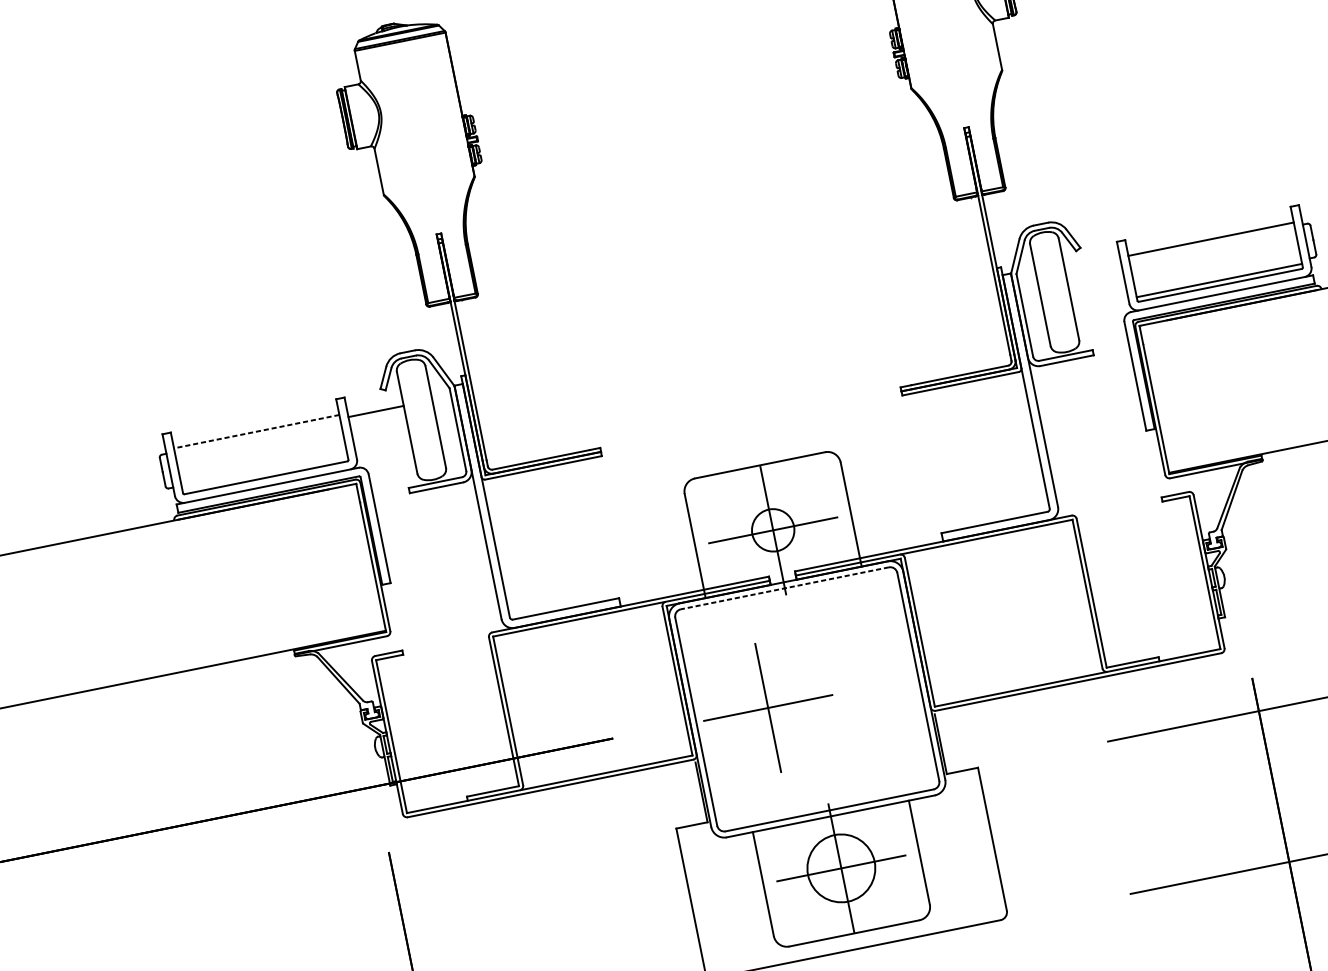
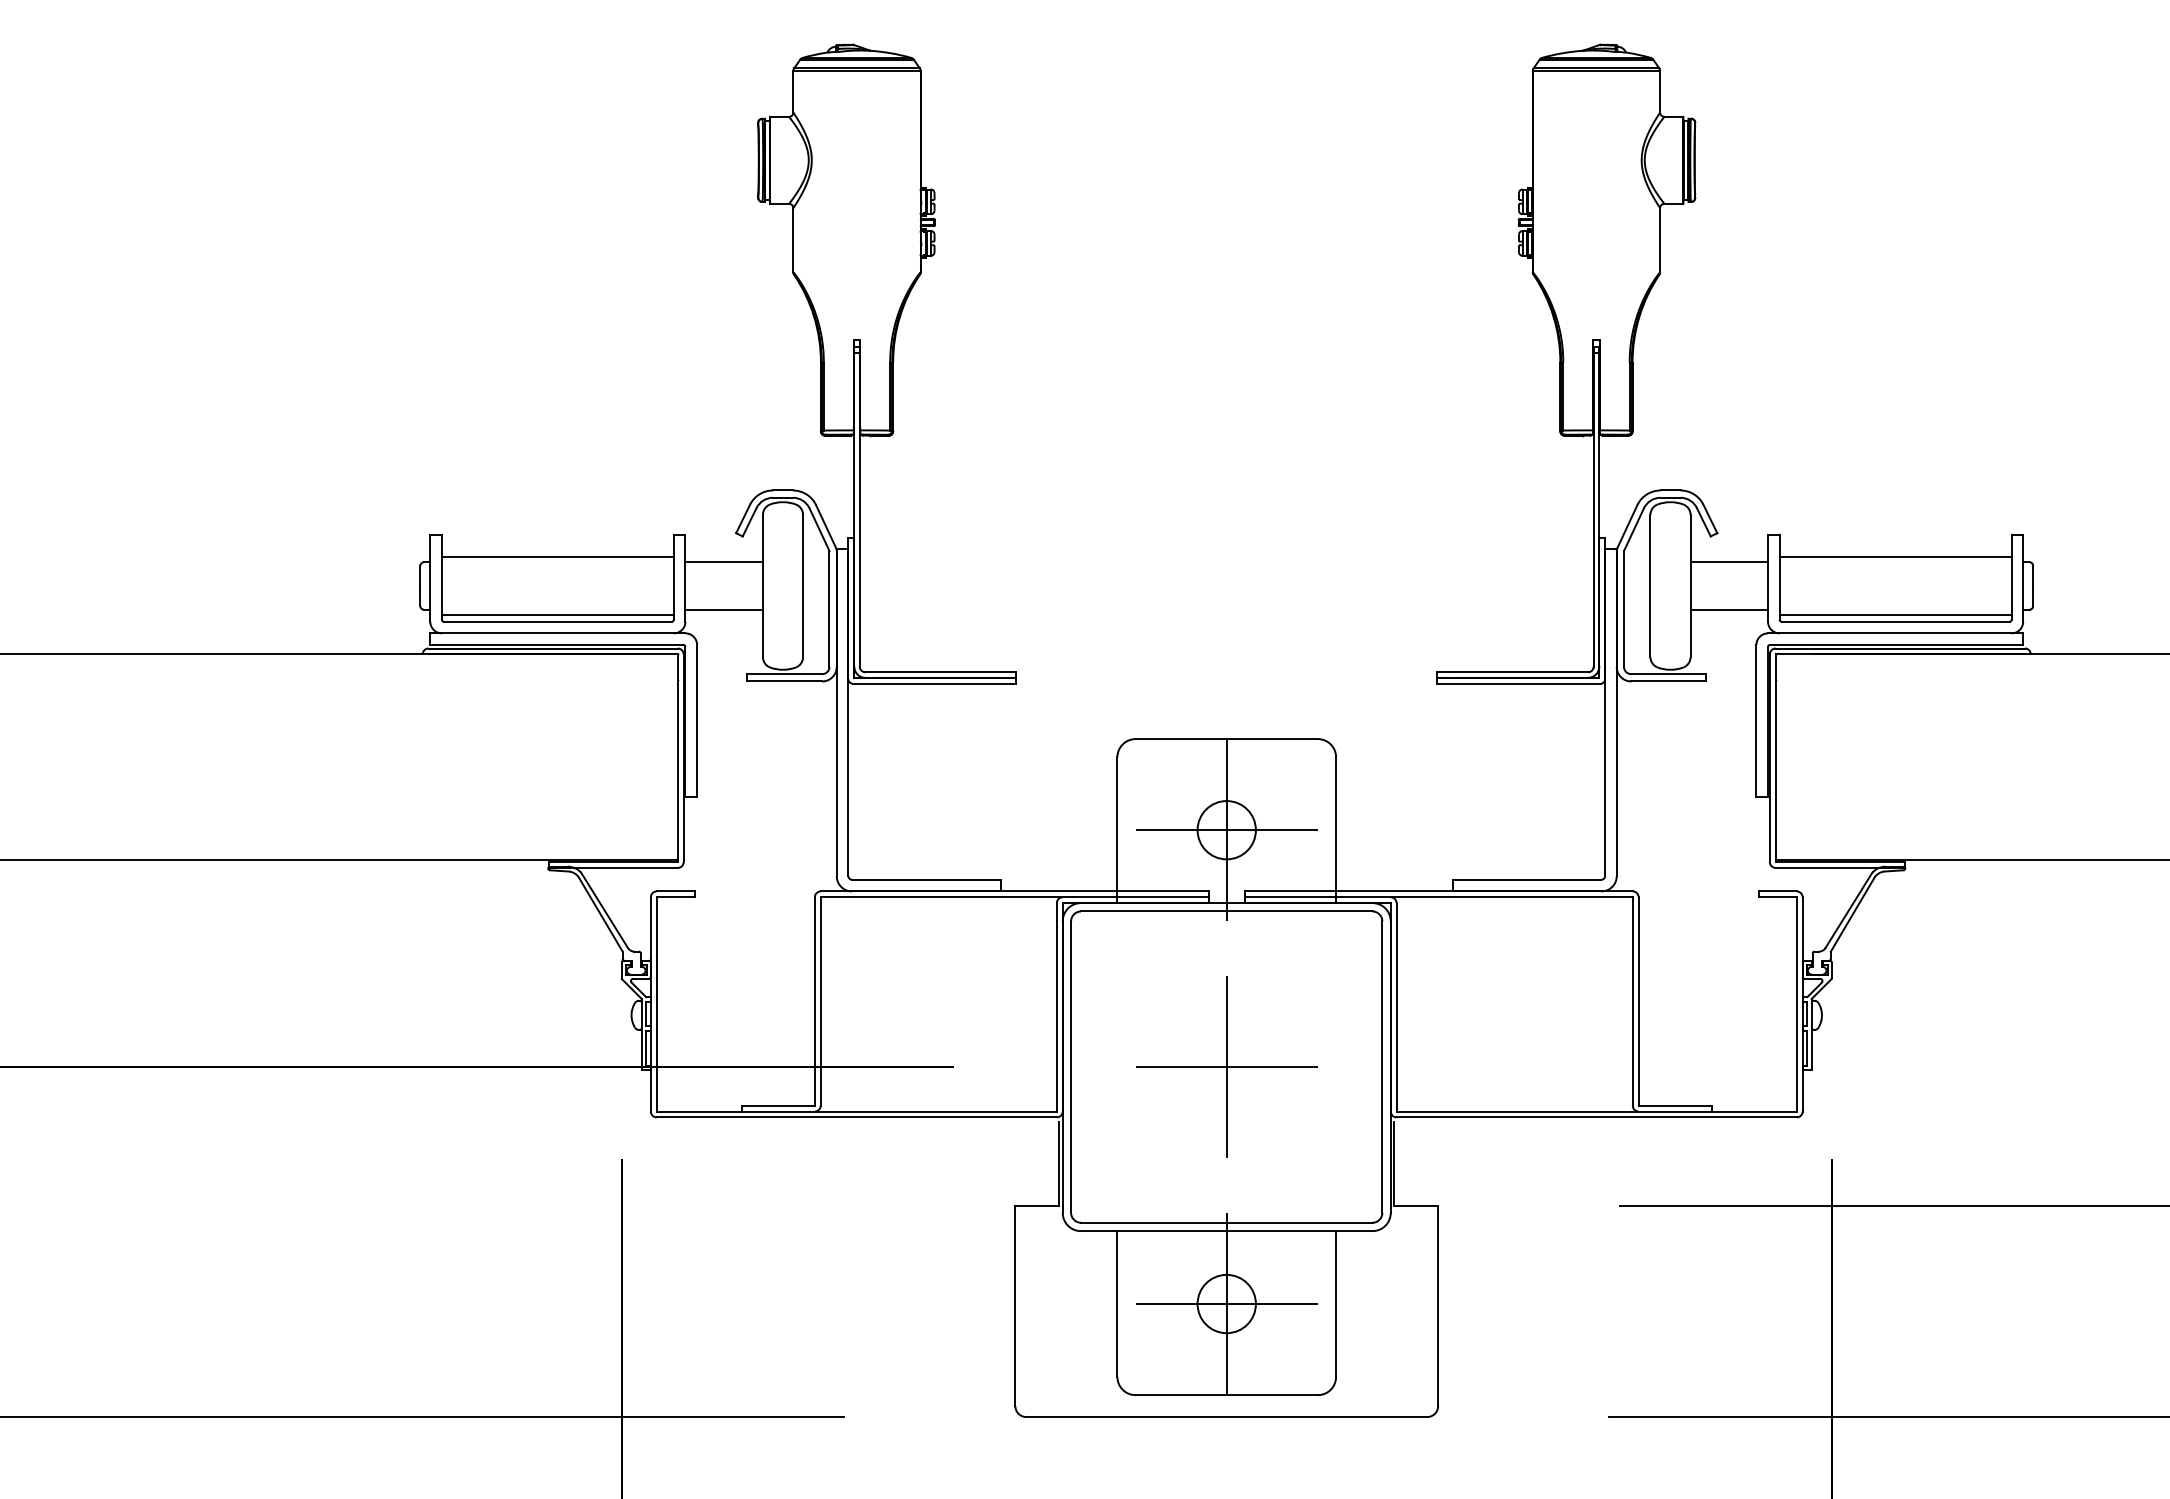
line: (1093, 267) -> (1729, 562), added
line: (1100, 300) -> (1729, 609), added
line: (256, 432) -> (557, 557), dashed -> solid
line: (382, 445) -> (723, 609), added
line: (264, 472) -> (557, 614), added
line: (784, 588) -> (1226, 911), dashed -> solid
part: (767, 707) -> (1226, 1066), moved
circle: (841, 868) -> (1226, 1303), size x0.62

